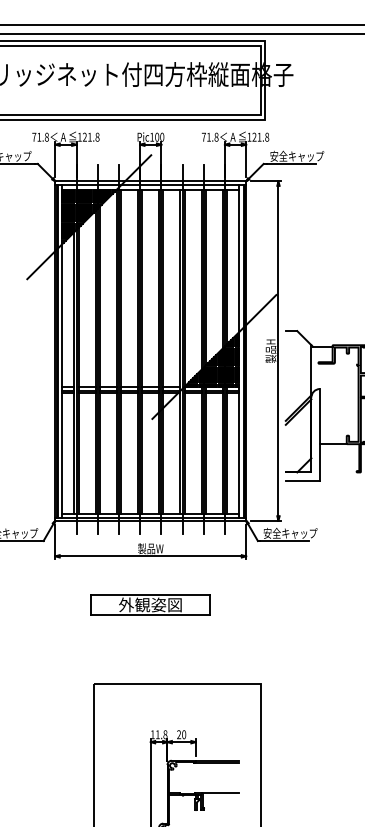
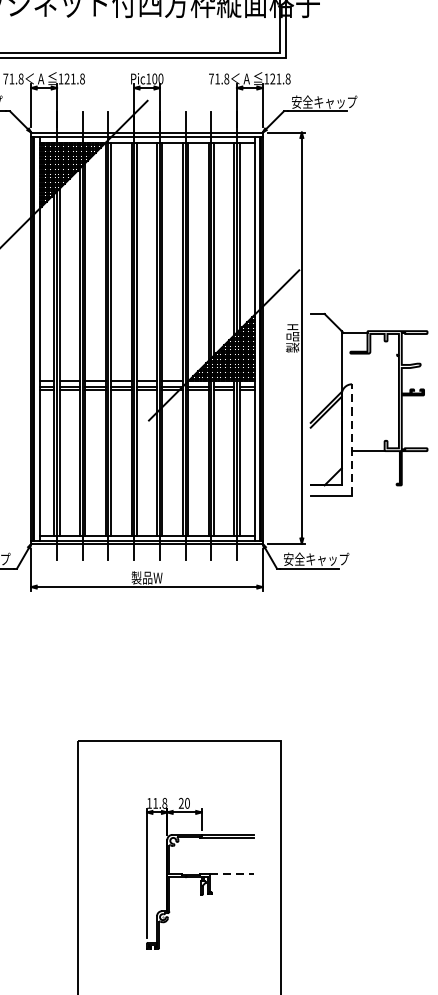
line: (319, 434) -> (351, 439), solid -> dashed
part: (150, 604) -> (146, 645), removed
line: (220, 793) -> (231, 874), solid -> dashed

